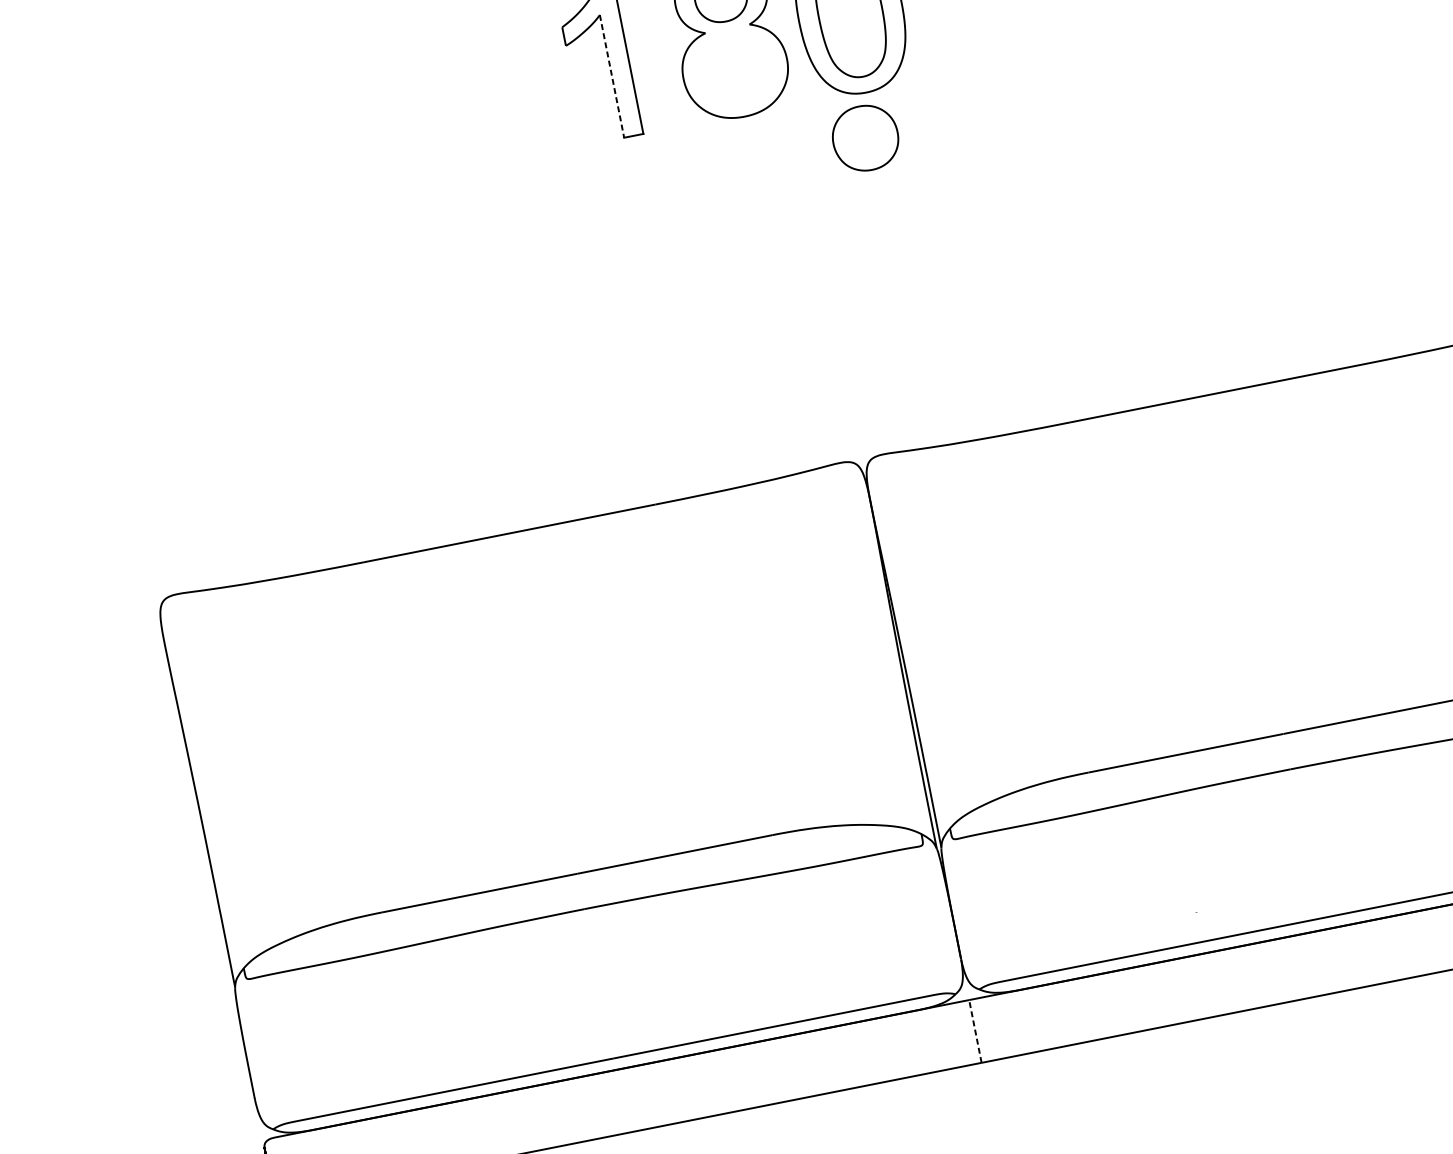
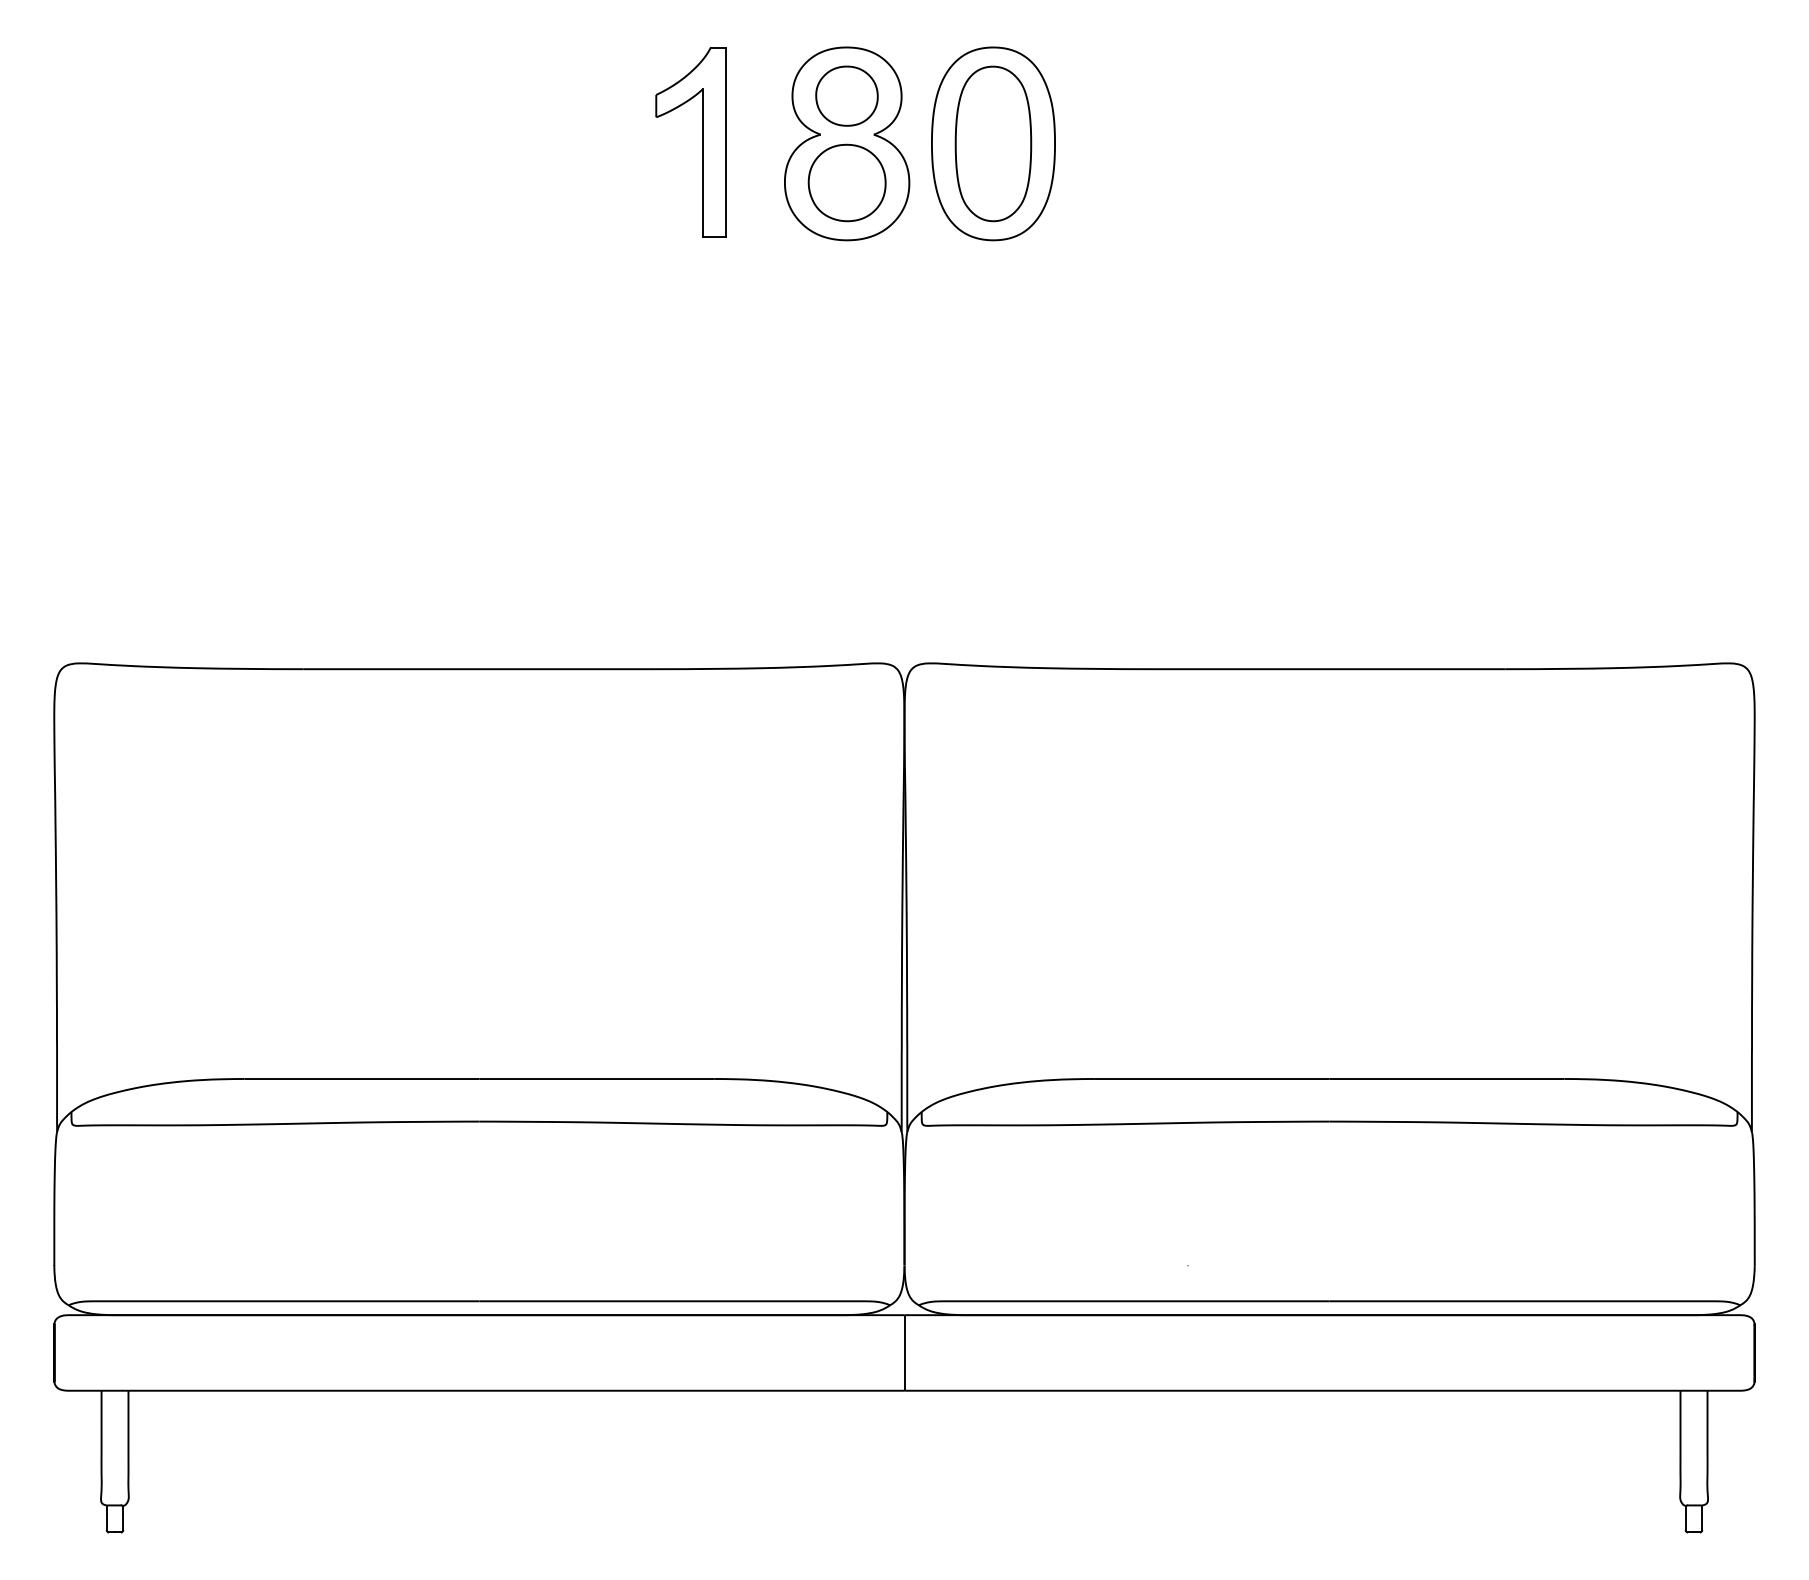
line: (611, 76) -> (702, 163), dashed -> solid
part: (864, 137) -> (846, 182), moved
line: (975, 1031) -> (904, 1352), dashed -> solid

